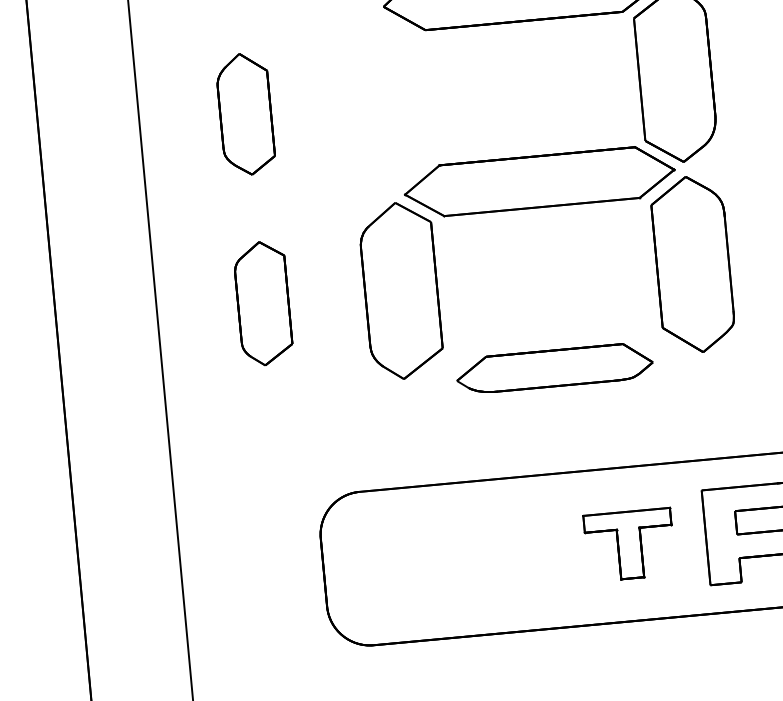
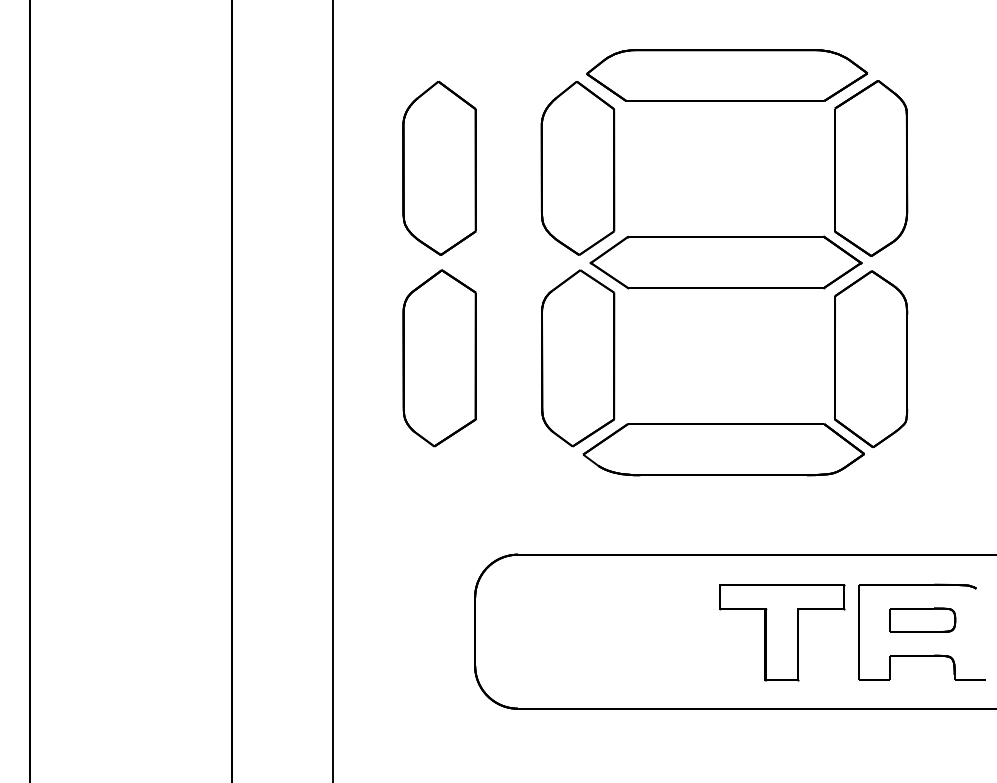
part: (383, 101) -> (577, 168), added
part: (245, 113) -> (439, 167), size x1.43
part: (263, 303) -> (439, 358), size x1.43
part: (554, 368) -> (723, 449), size x1.43
part: (630, 544) -> (782, 632), size x1.43

